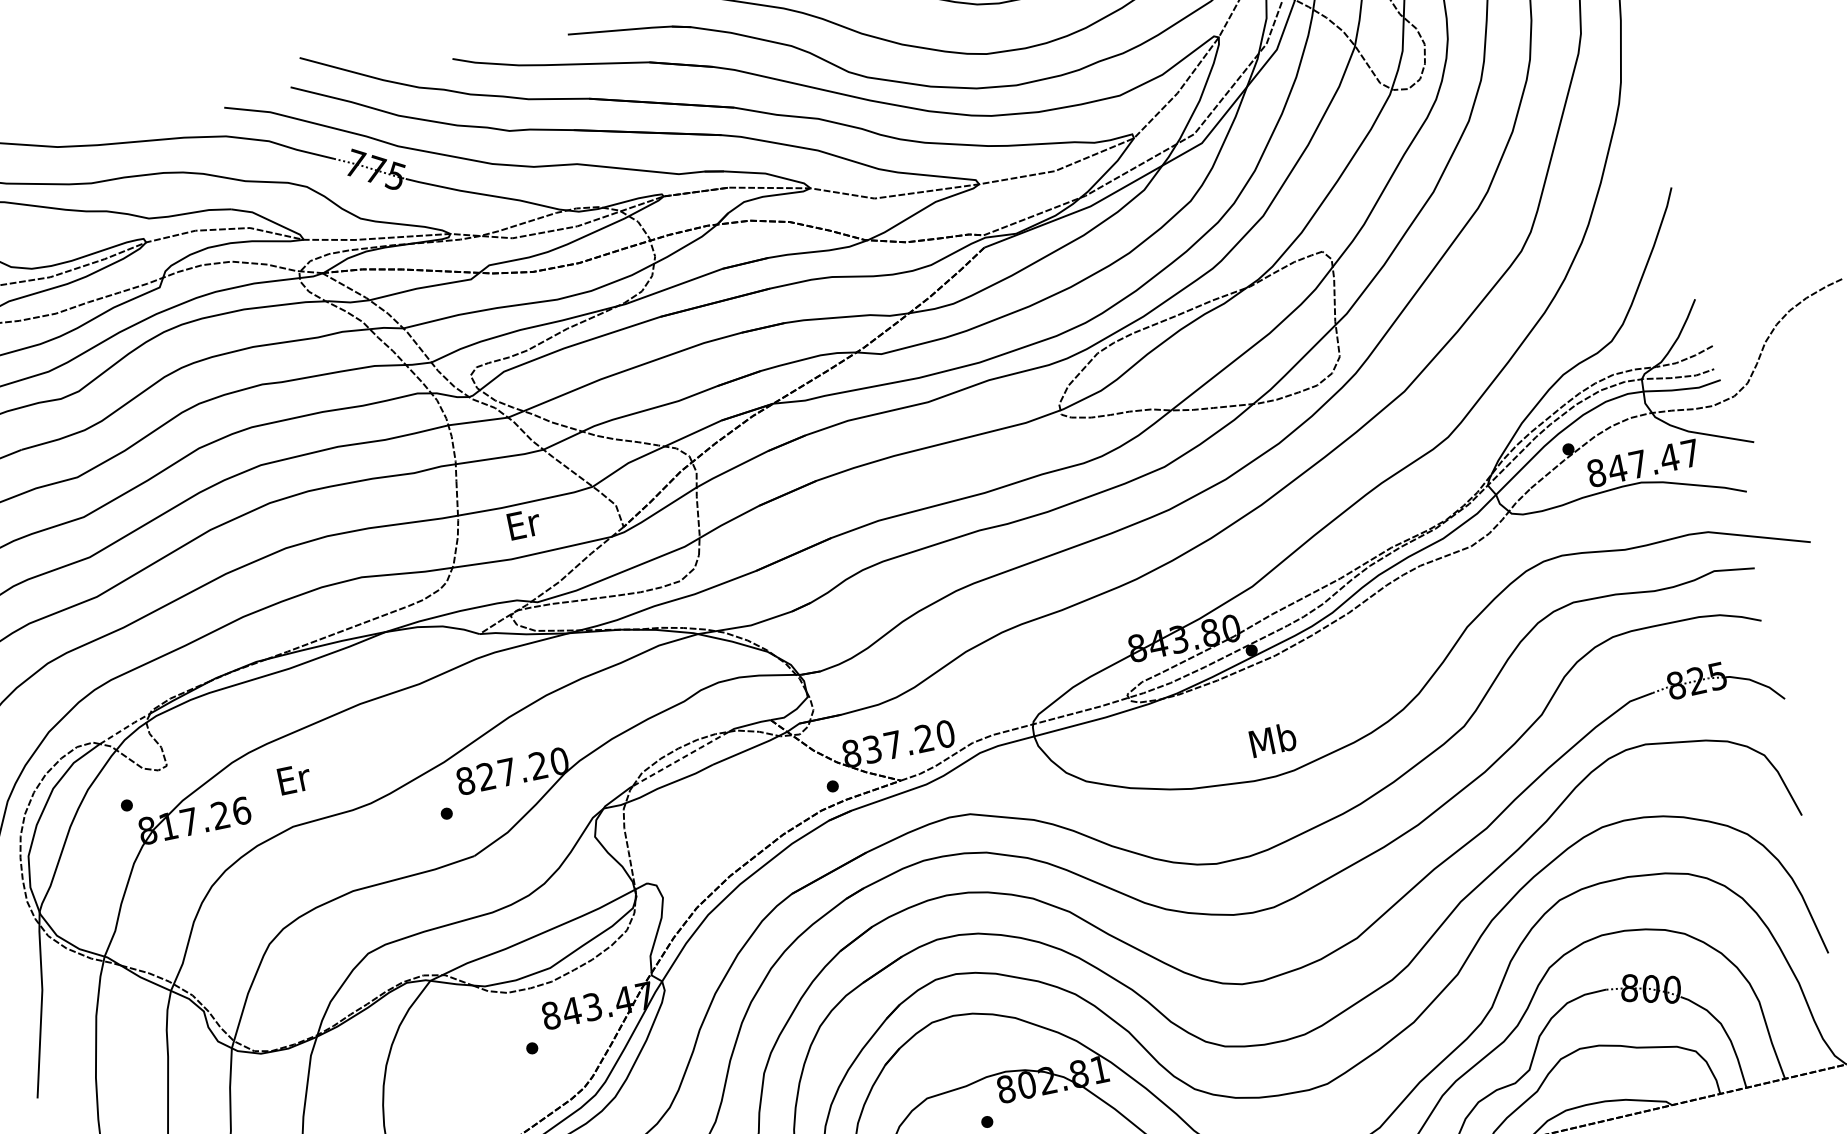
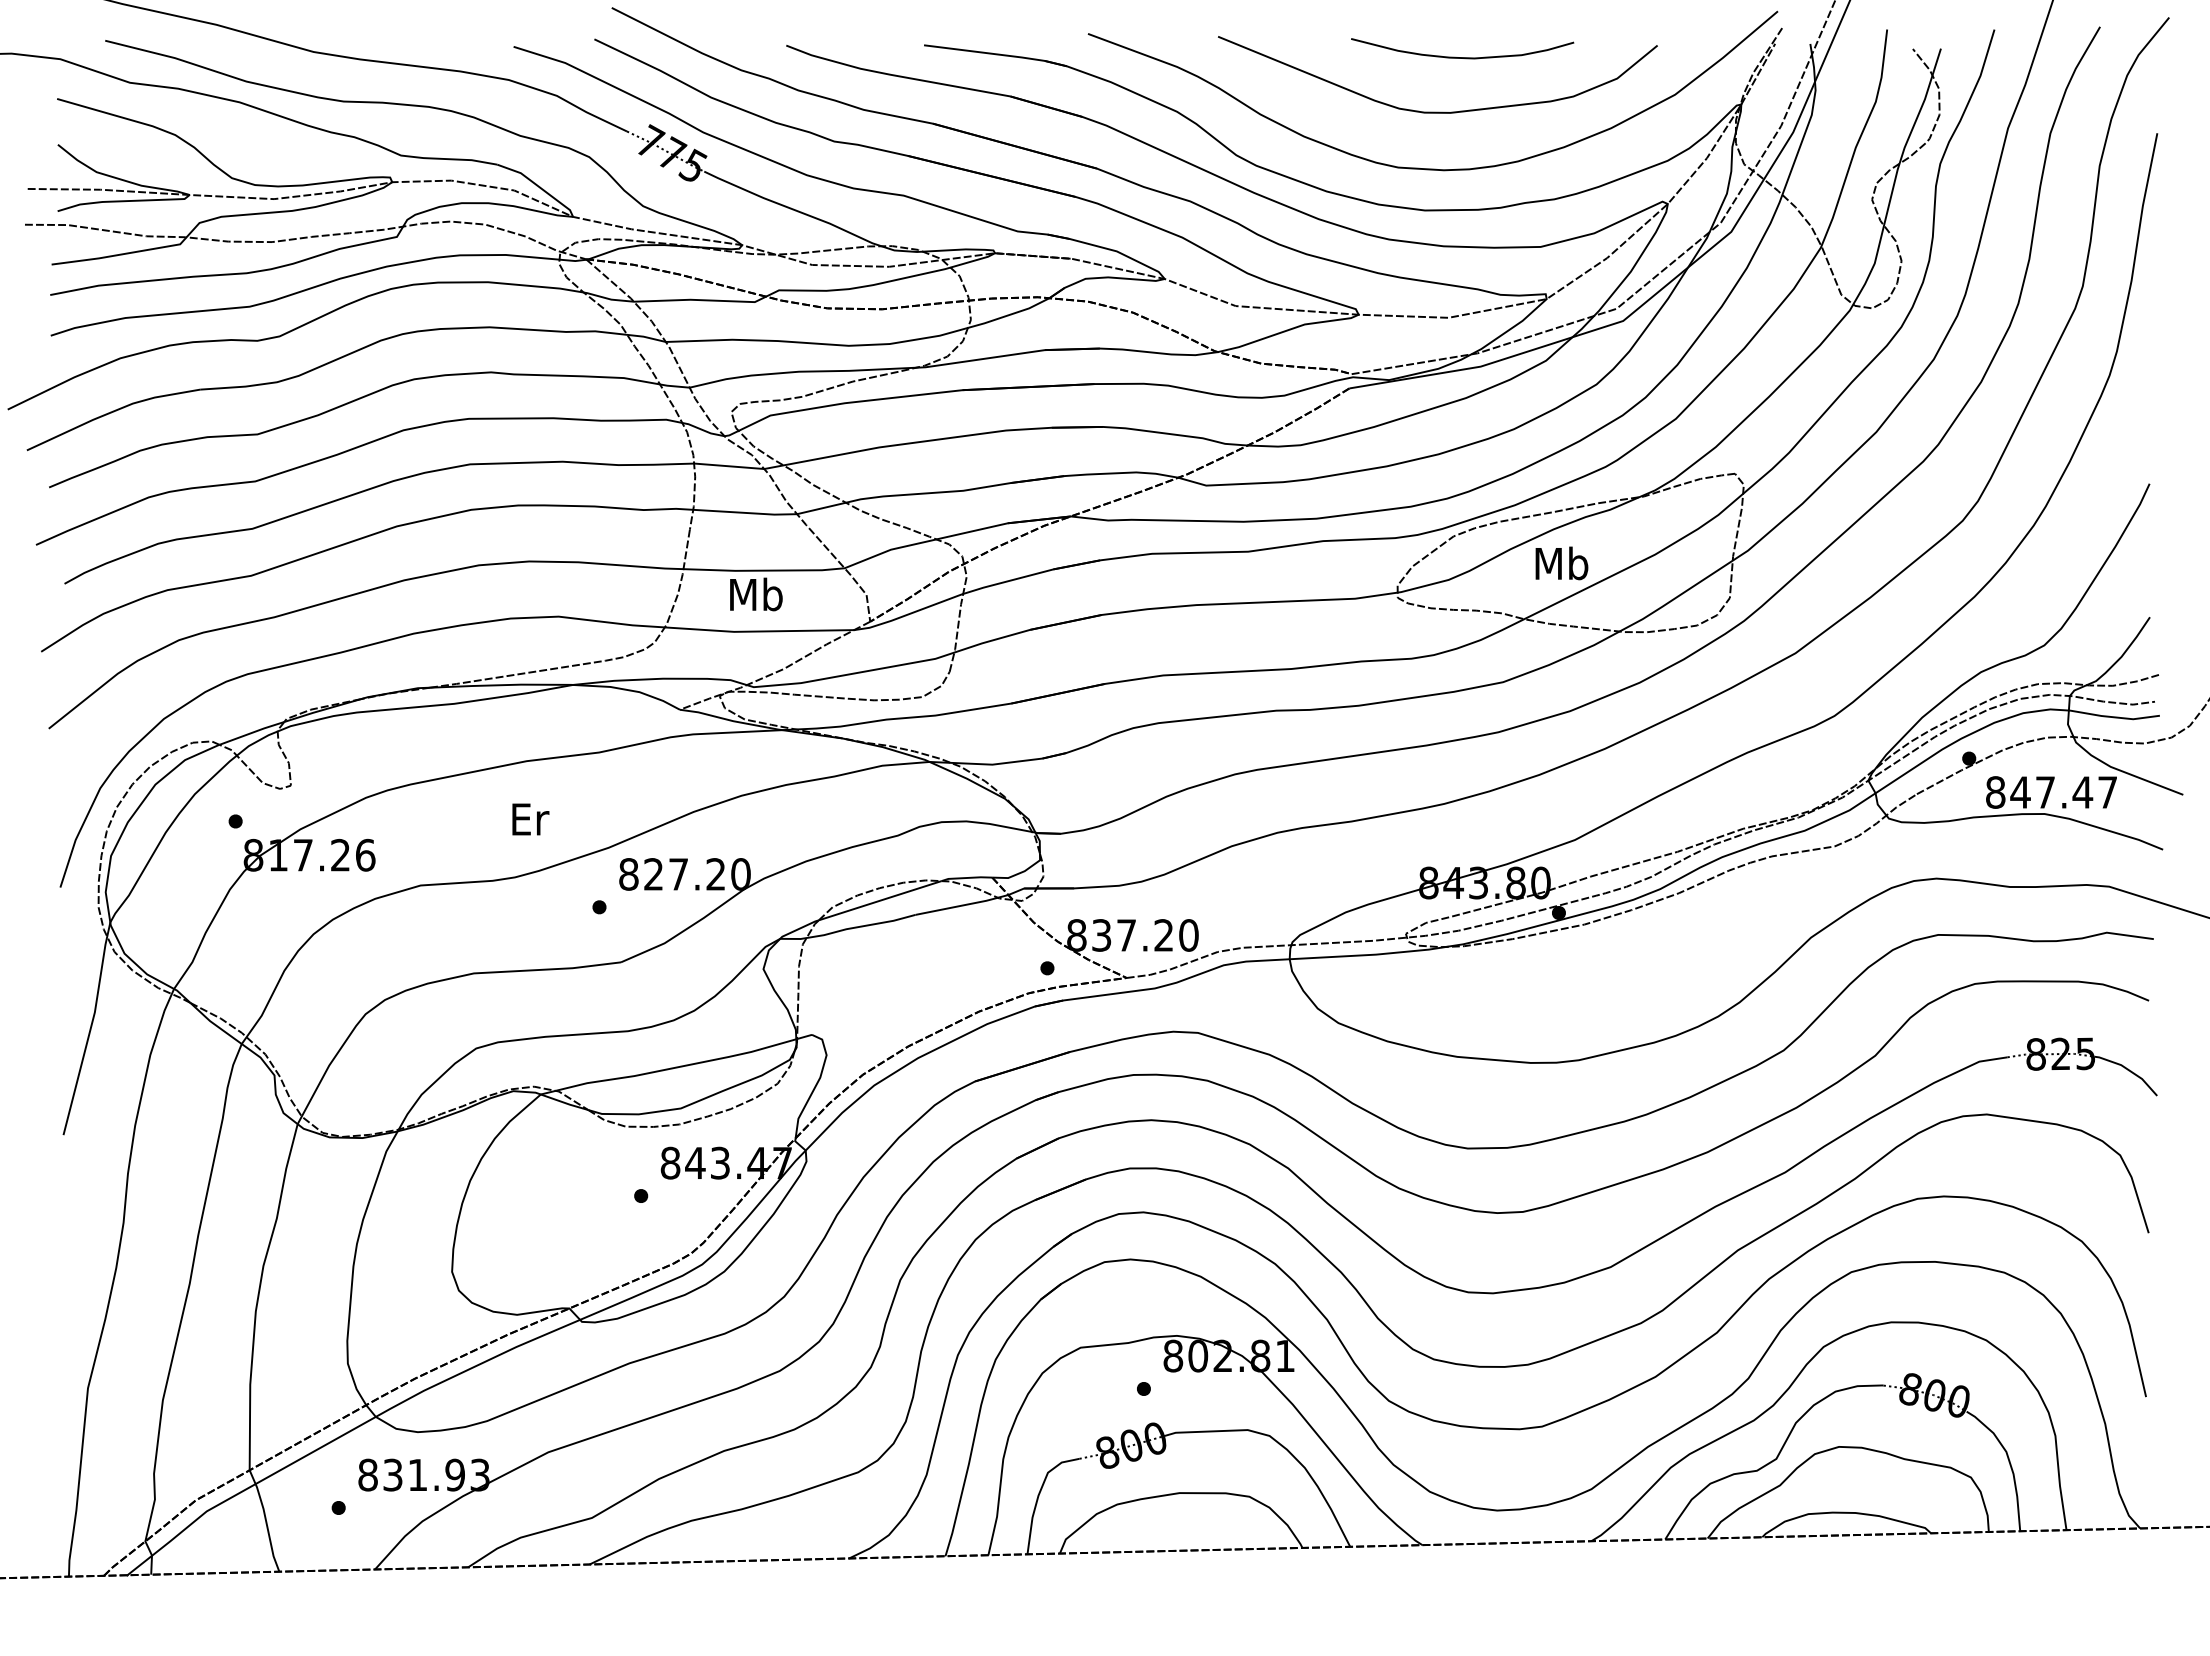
text: (523, 524) -> (756, 594), Er -> Mb
line: (125, 727) -> (252, 732), dashed -> solid
text: (1272, 740) -> (1561, 563), moved
line: (681, 758) -> (880, 900), dashed -> solid
text: (294, 779) -> (530, 819), moved

